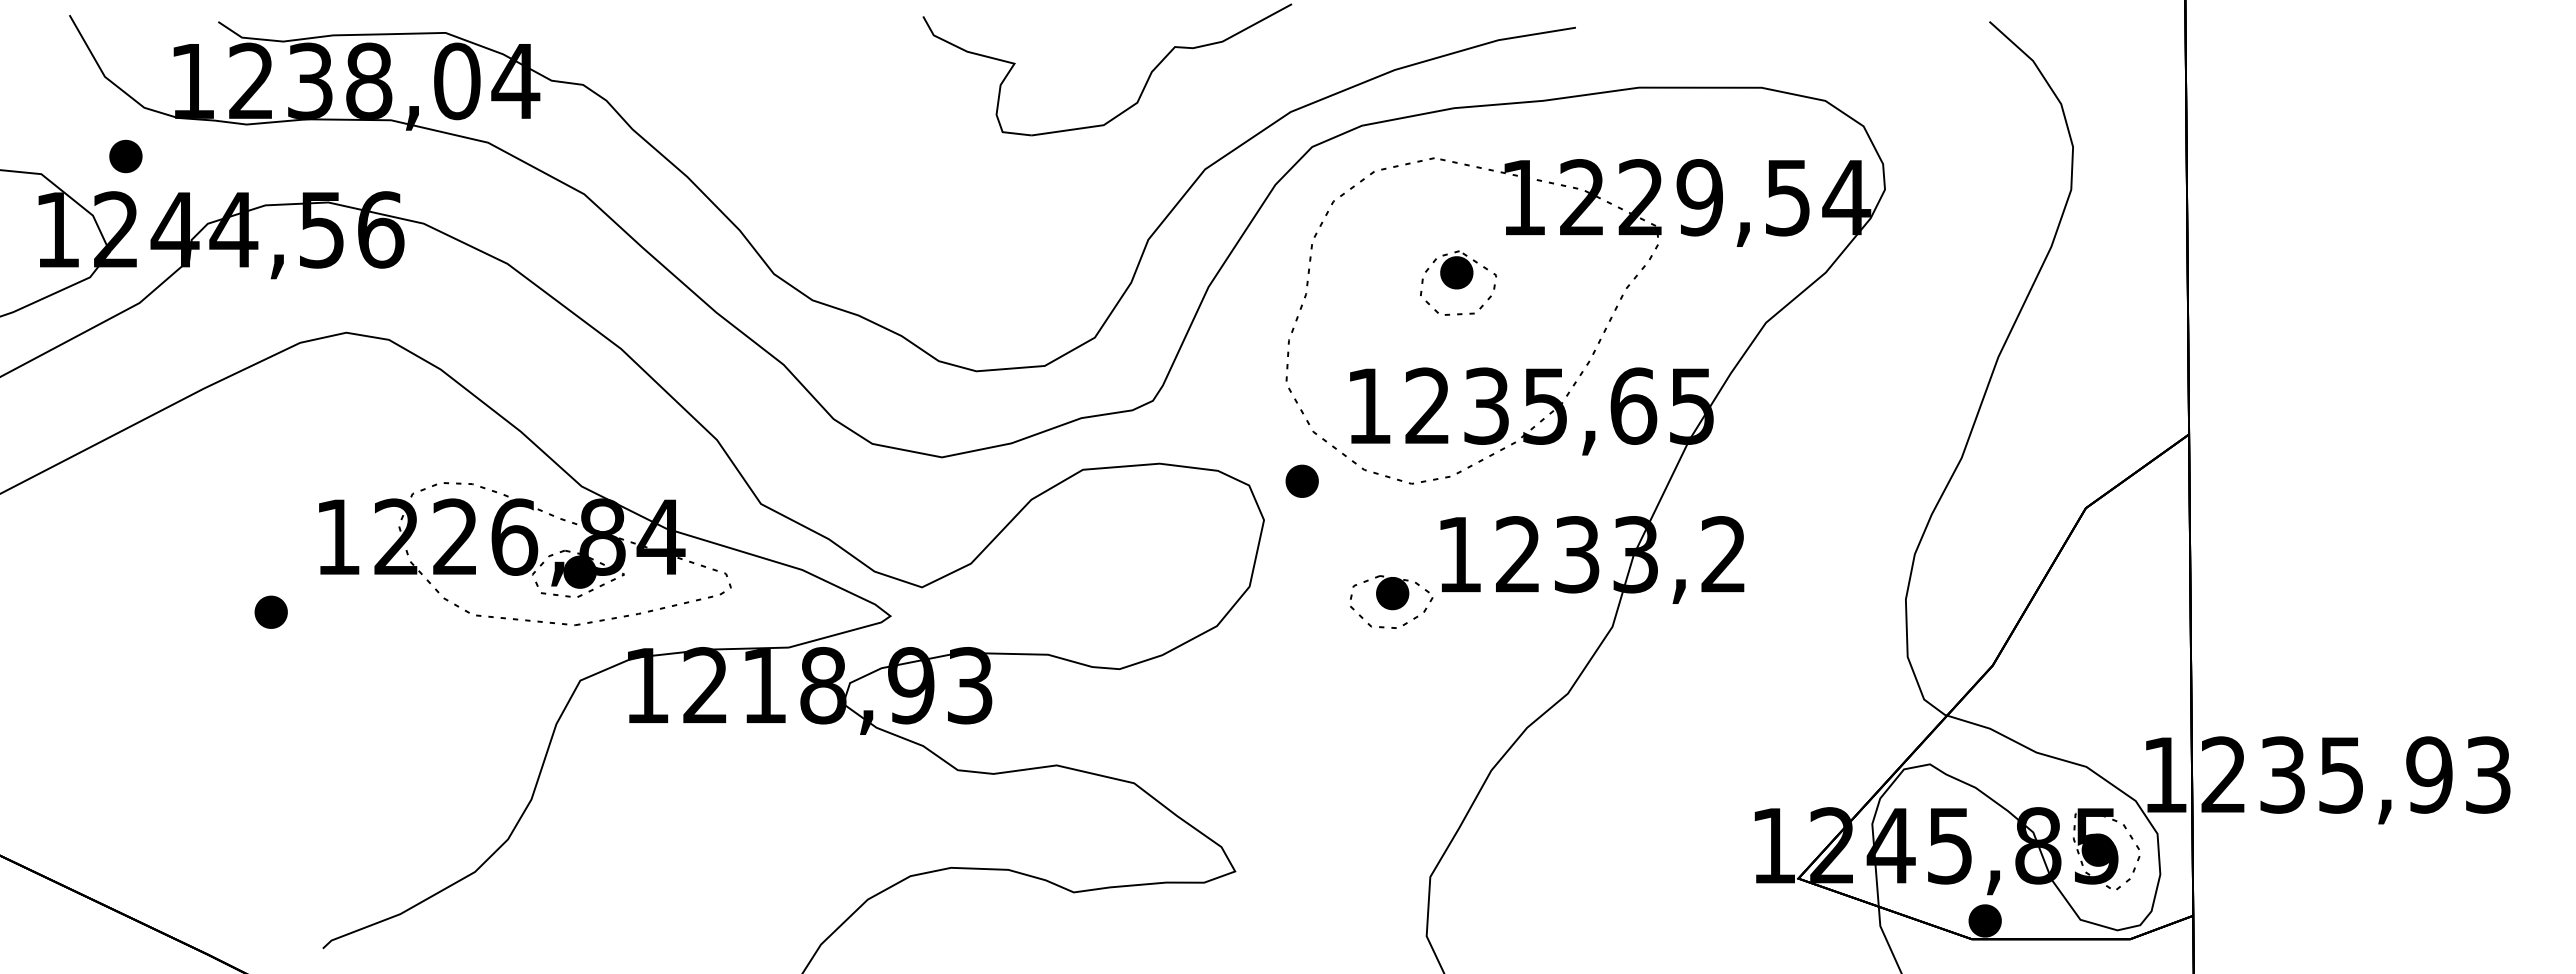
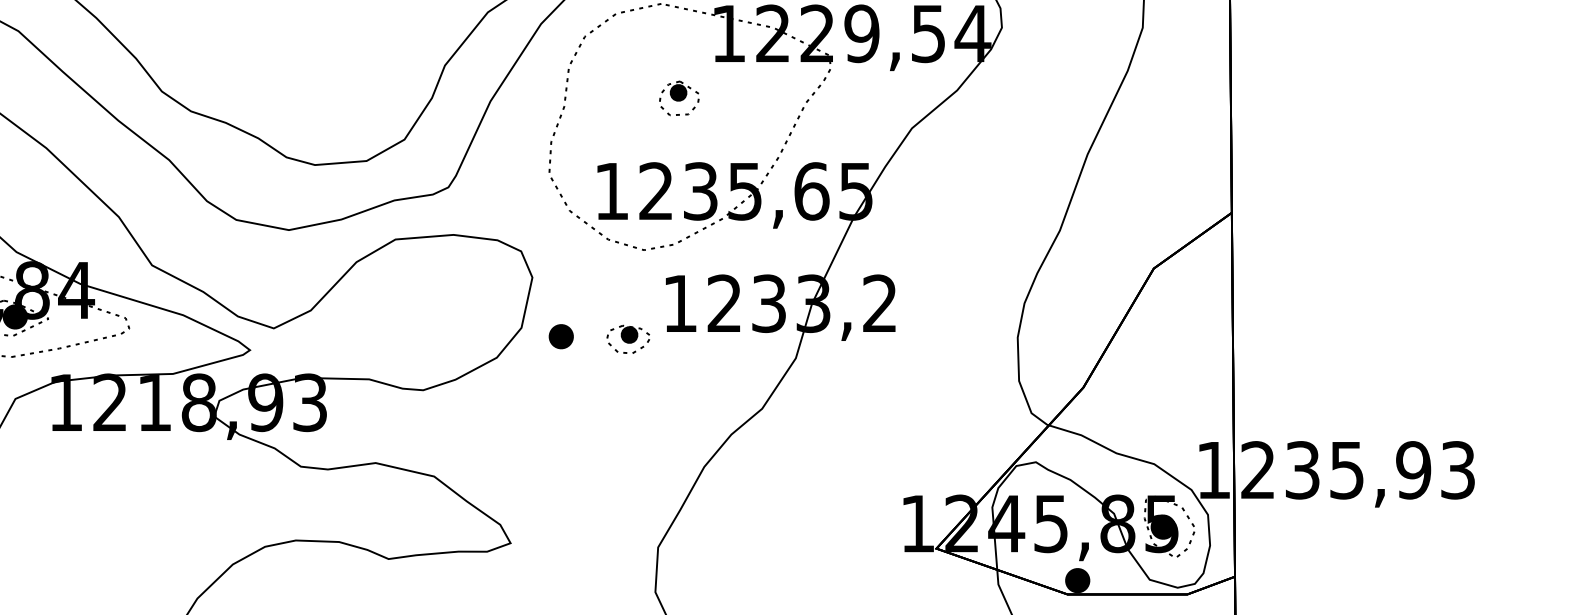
part: (1458, 282) -> (679, 97), size x0.7
part: (1301, 480) -> (560, 336), moved
part: (1391, 601) -> (628, 339), size x0.7

